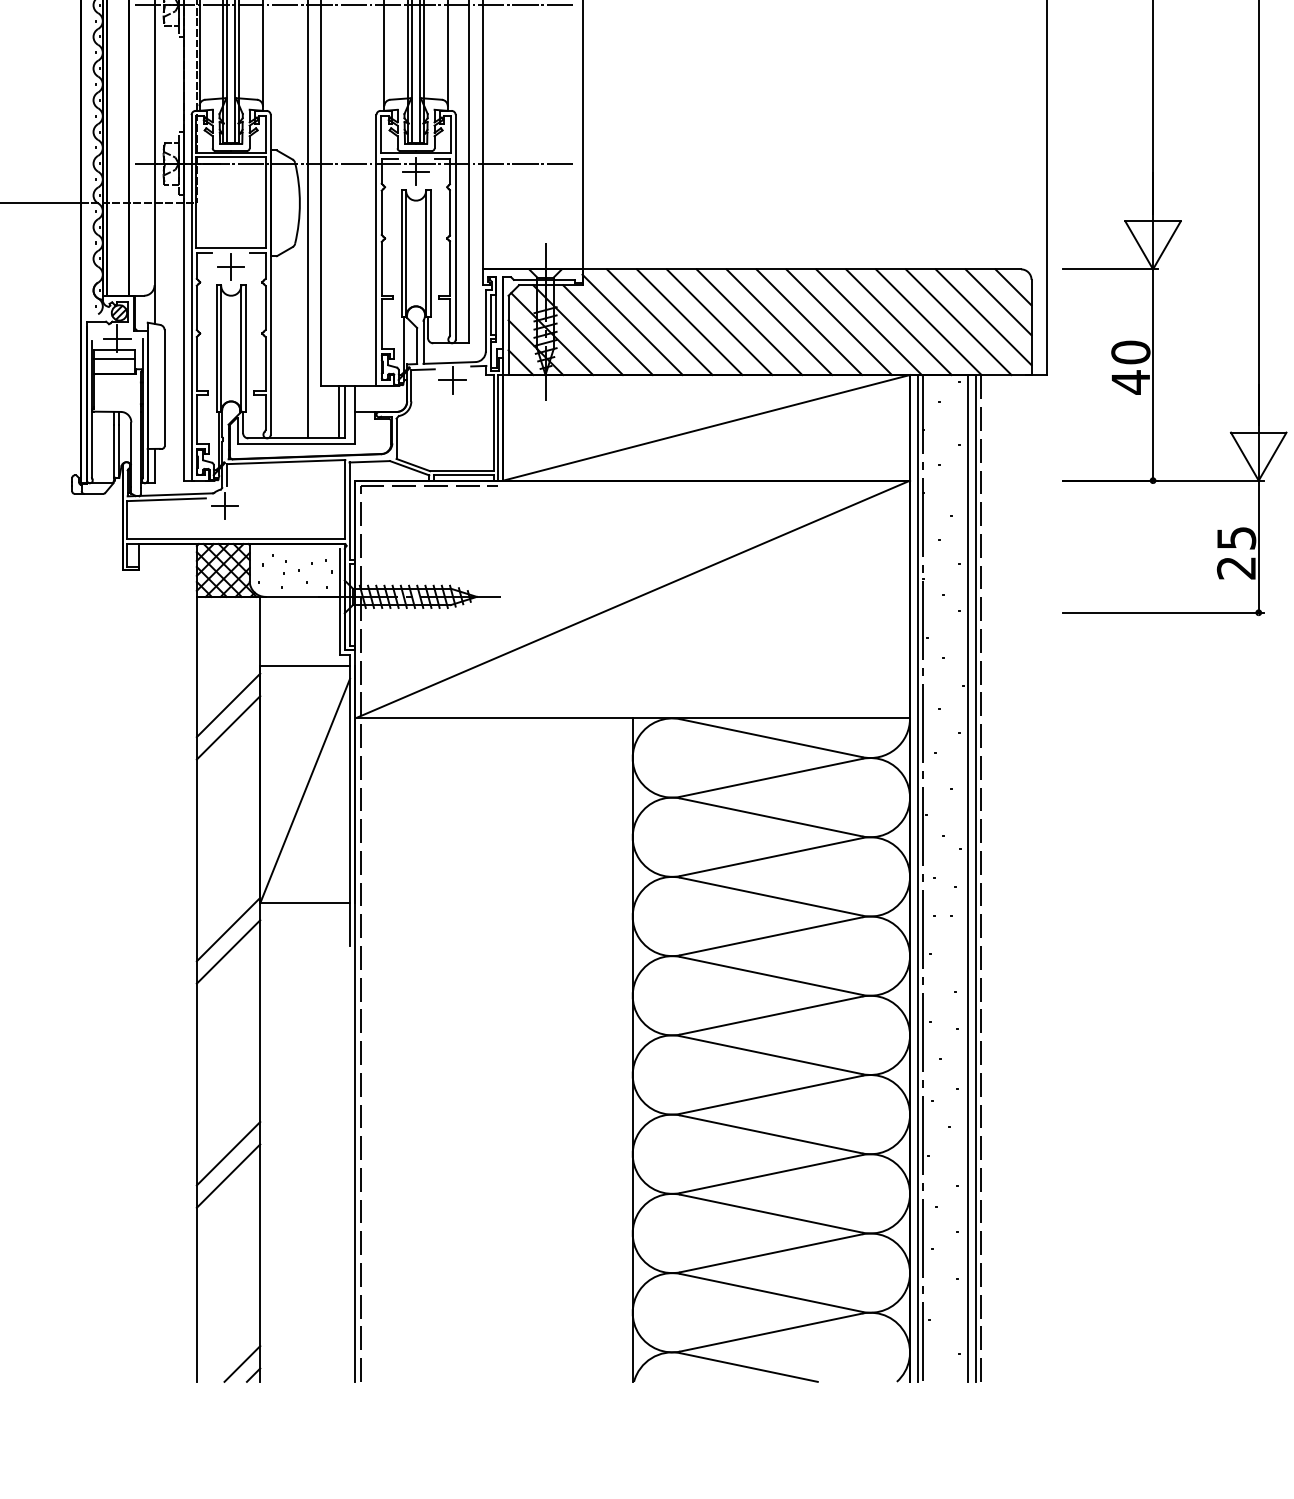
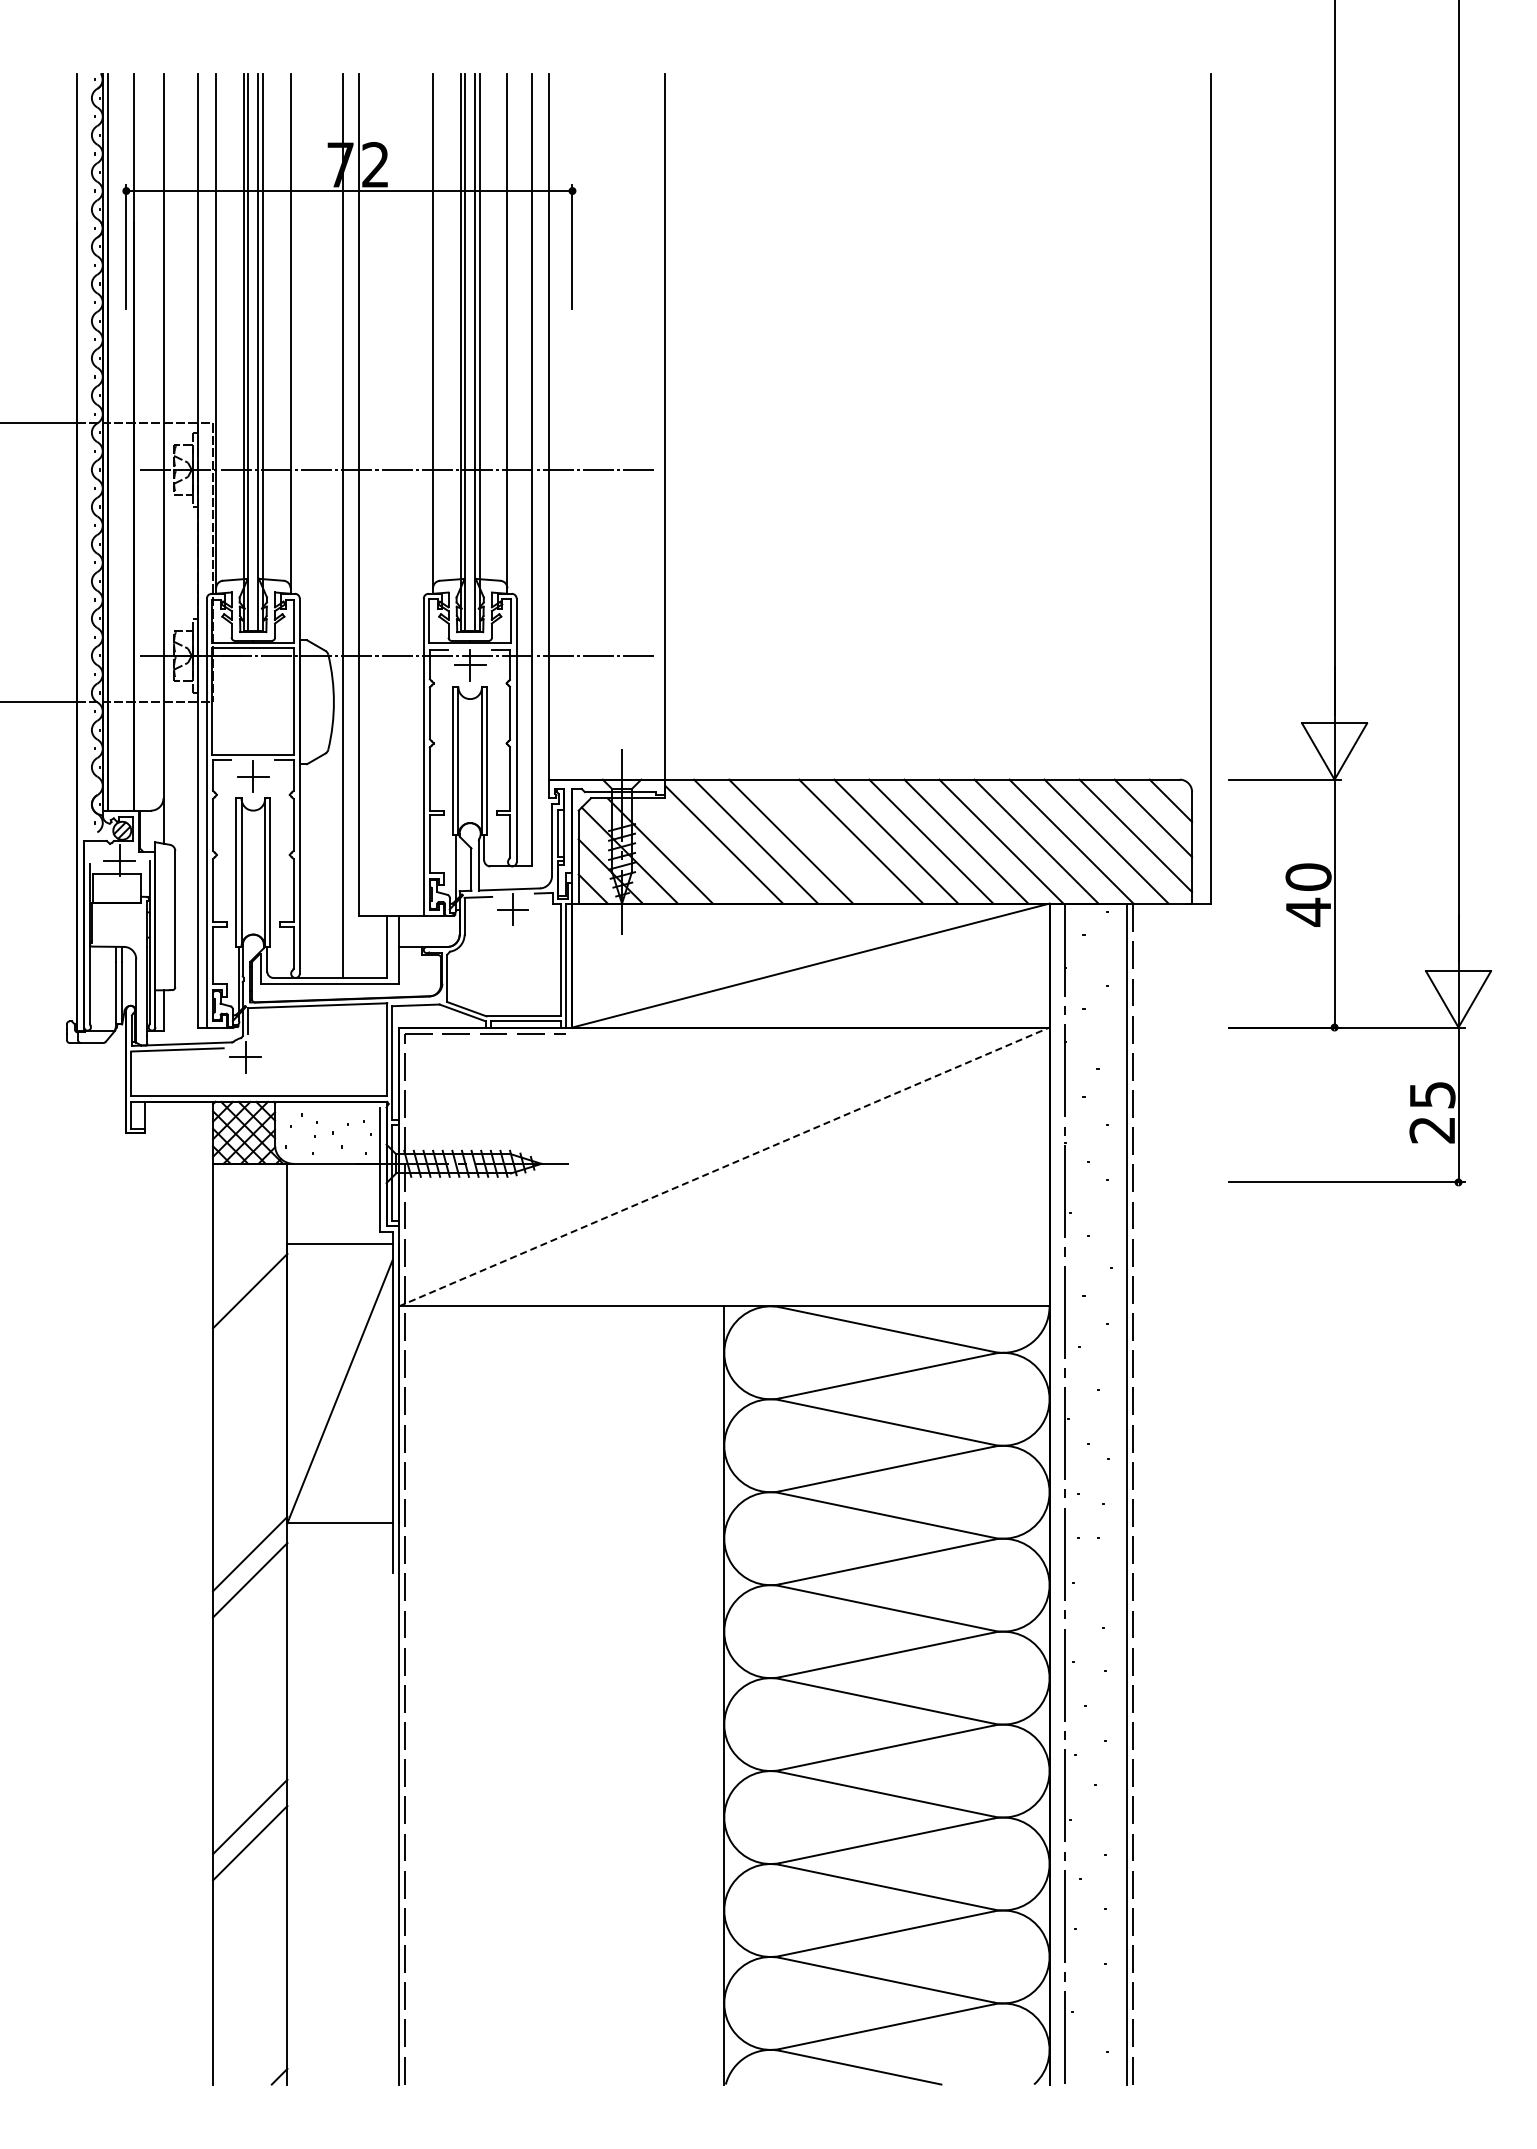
line: (719, 322) -> (826, 841), removed
line: (607, 329) -> (694, 850), removed
line: (114, 358) -> (116, 884), removed
line: (338, 411) -> (379, 946), removed
line: (632, 599) -> (724, 1166), solid -> dashed
line: (228, 727) -> (250, 1317), removed
line: (917, 877) -> (1058, 1493), removed
line: (967, 877) -> (1117, 1493), removed
line: (242, 1363) -> (266, 2063), removed

